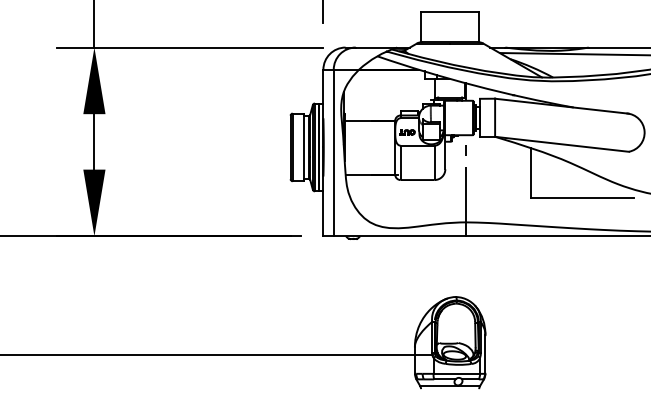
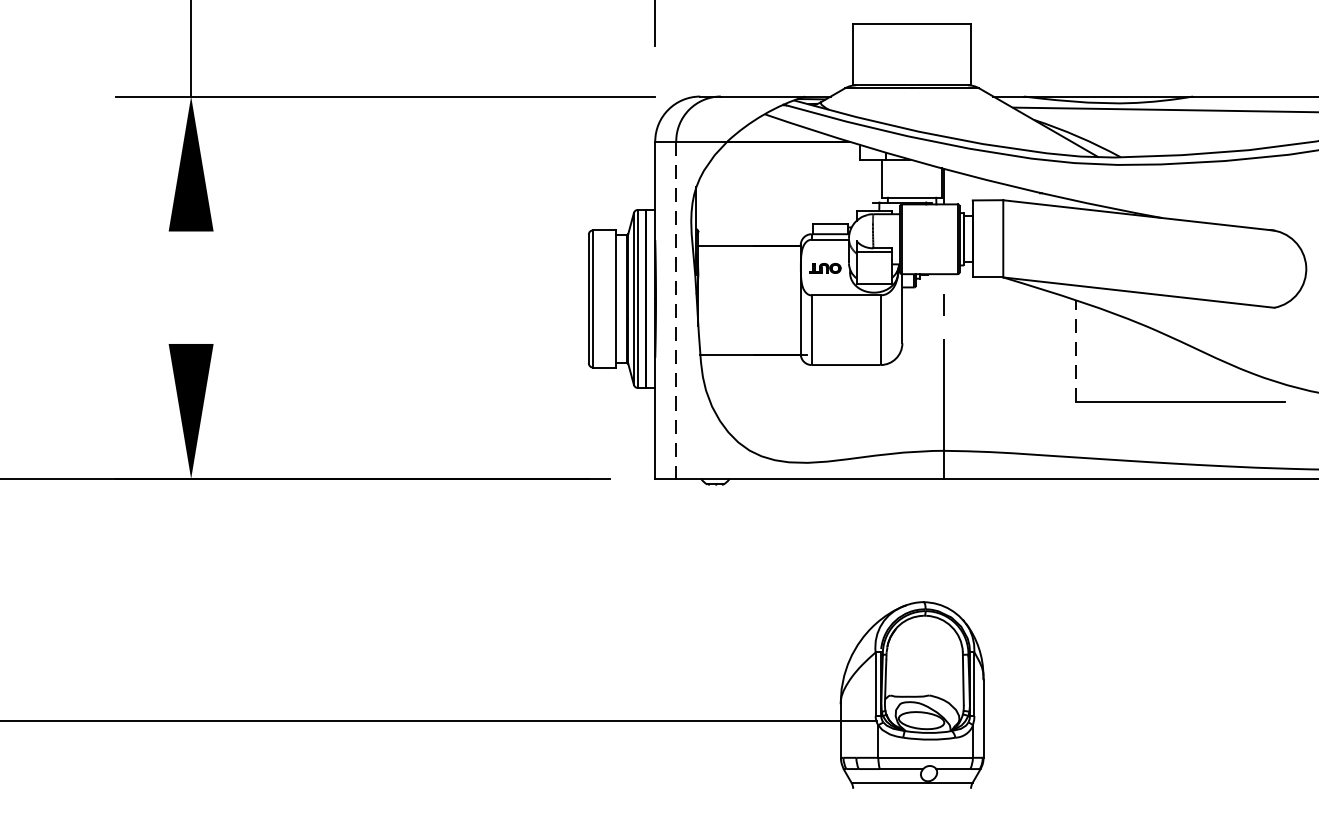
line: (94, 141) -> (191, 286), removed
line: (333, 153) -> (675, 311), solid -> dashed
line: (530, 172) -> (1074, 349), solid -> dashed

